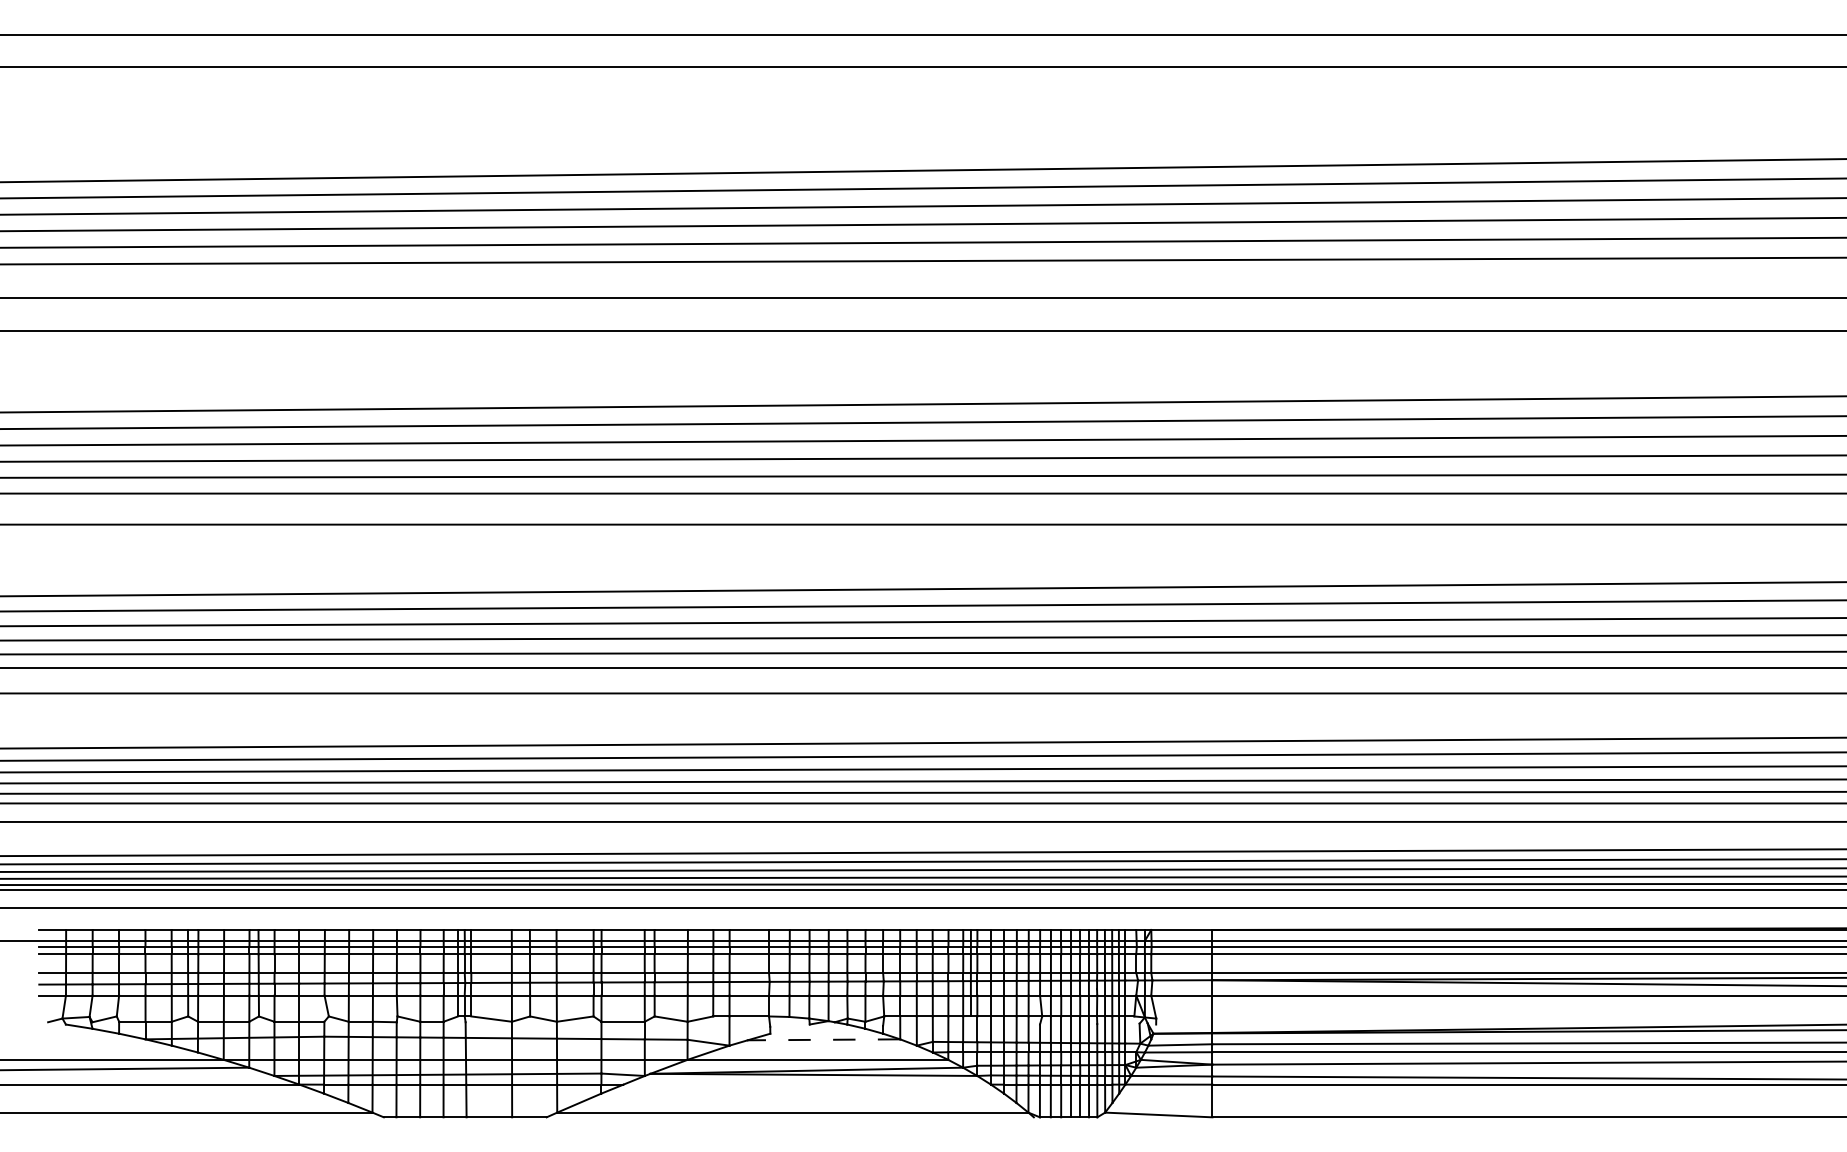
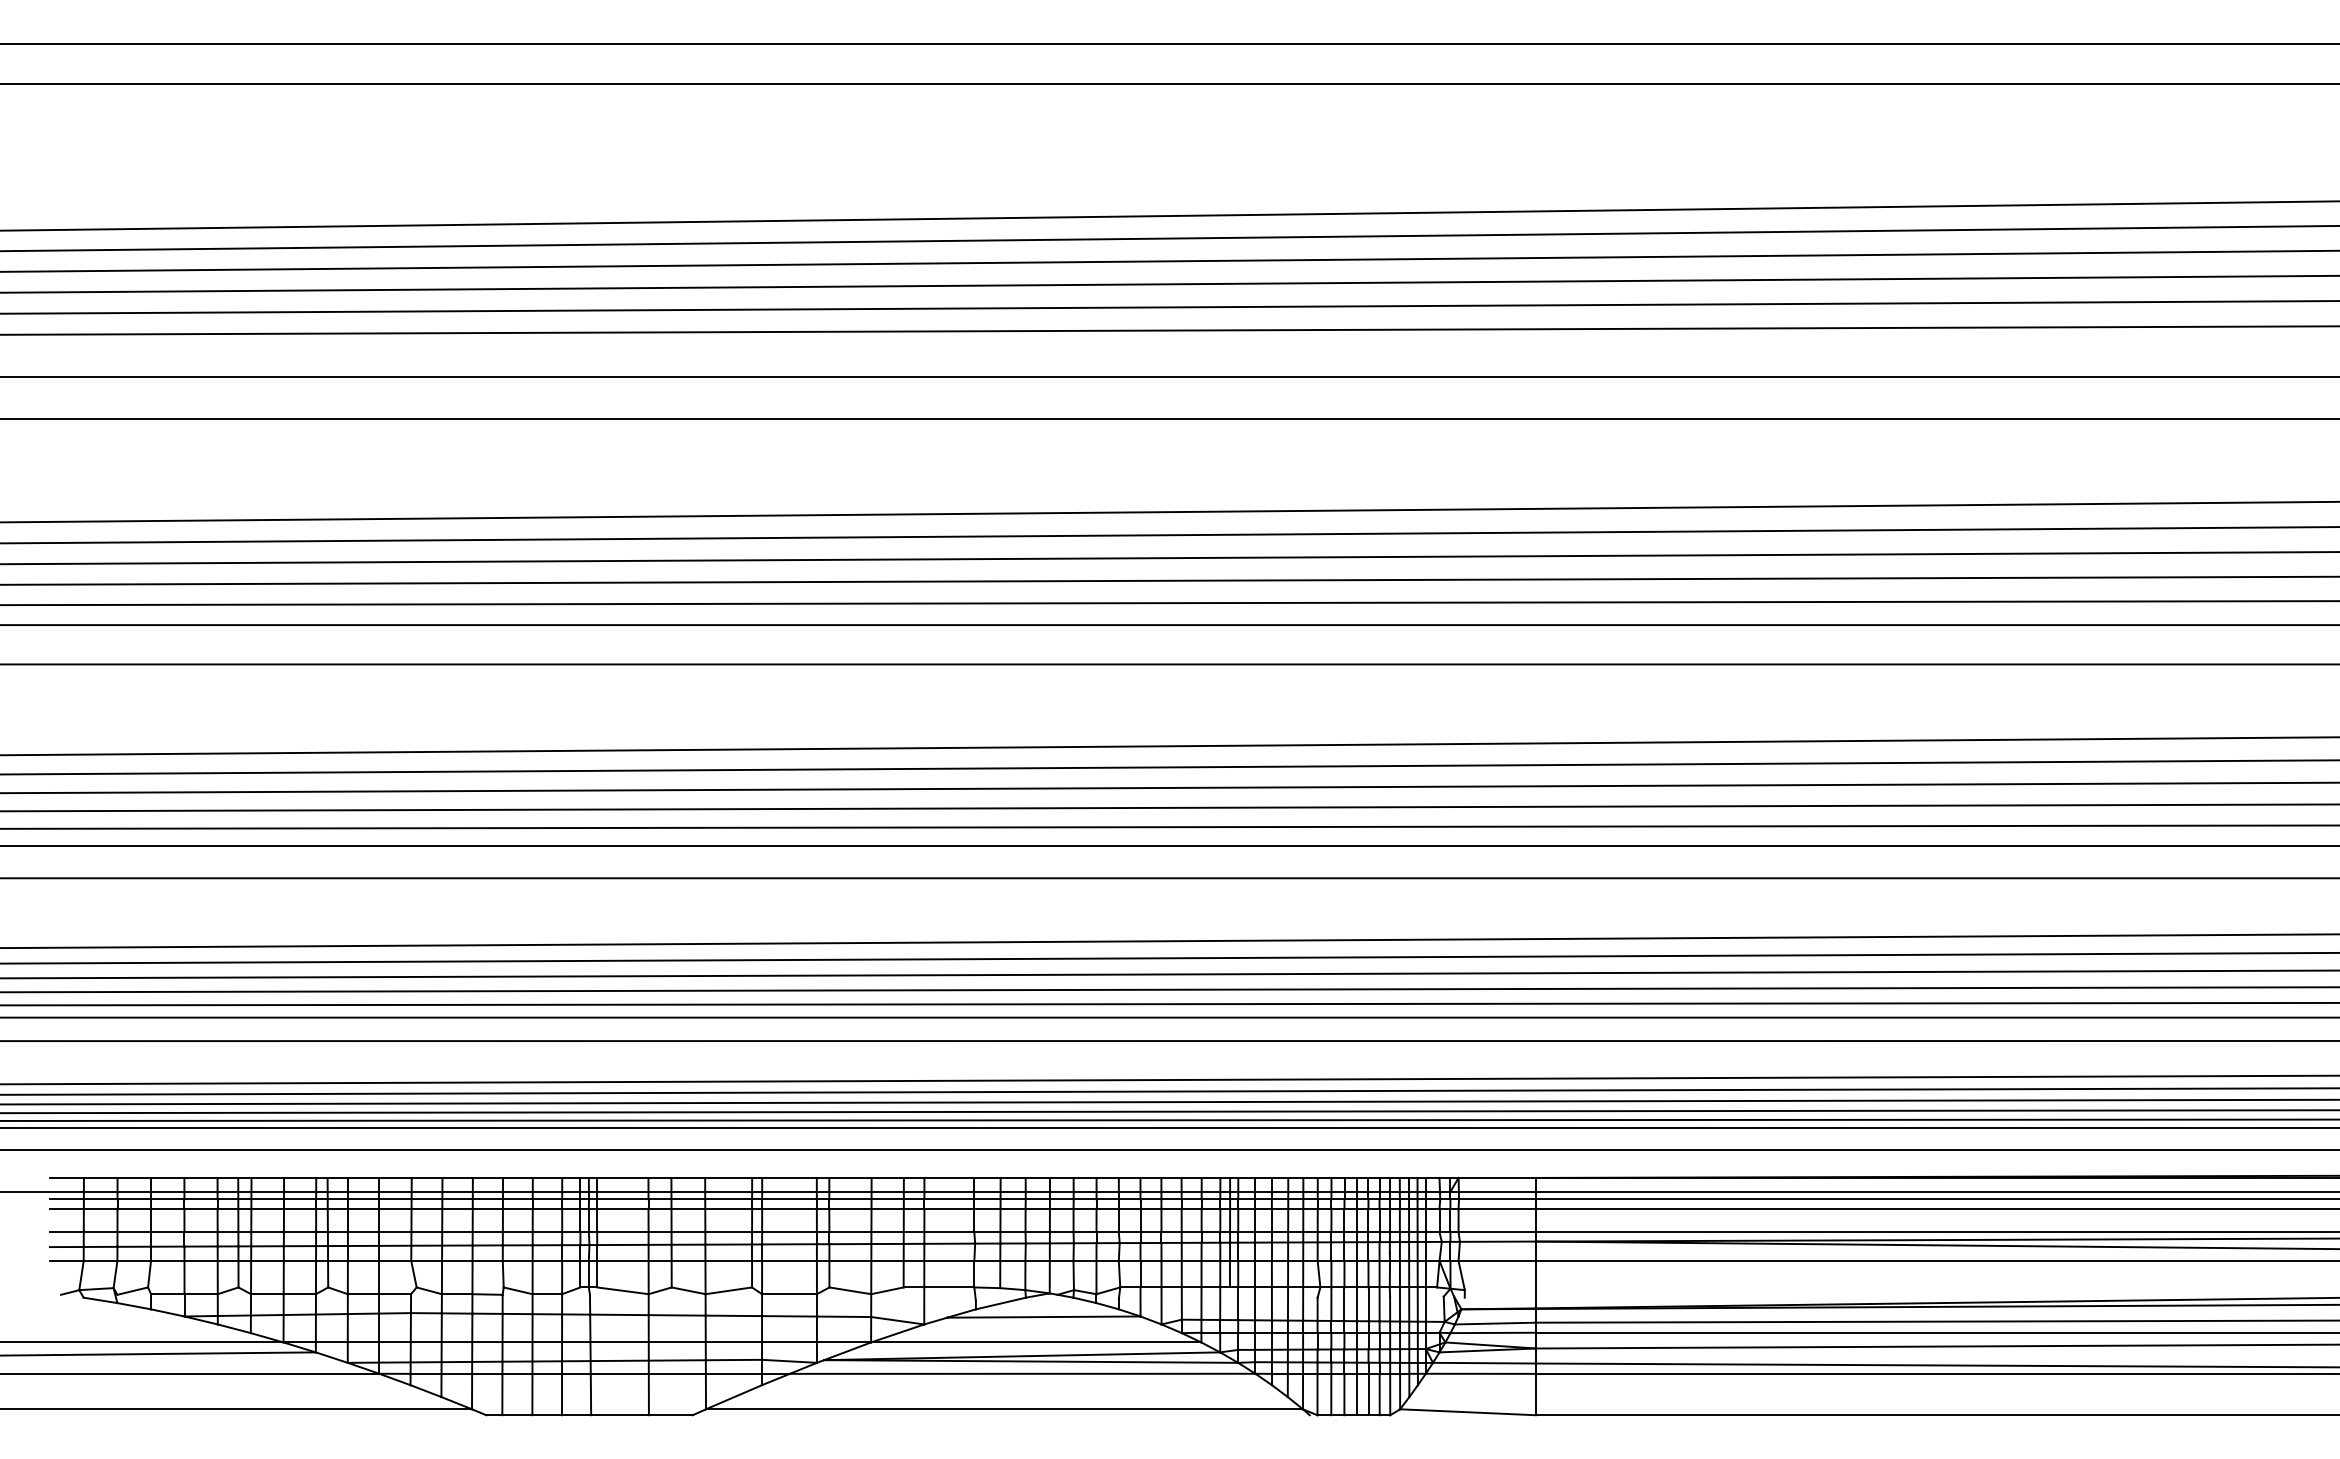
line: (789, 1029) -> (1000, 1303), added
line: (823, 1040) -> (1043, 1317), dashed -> solid
line: (807, 1084) -> (1022, 1373), added

